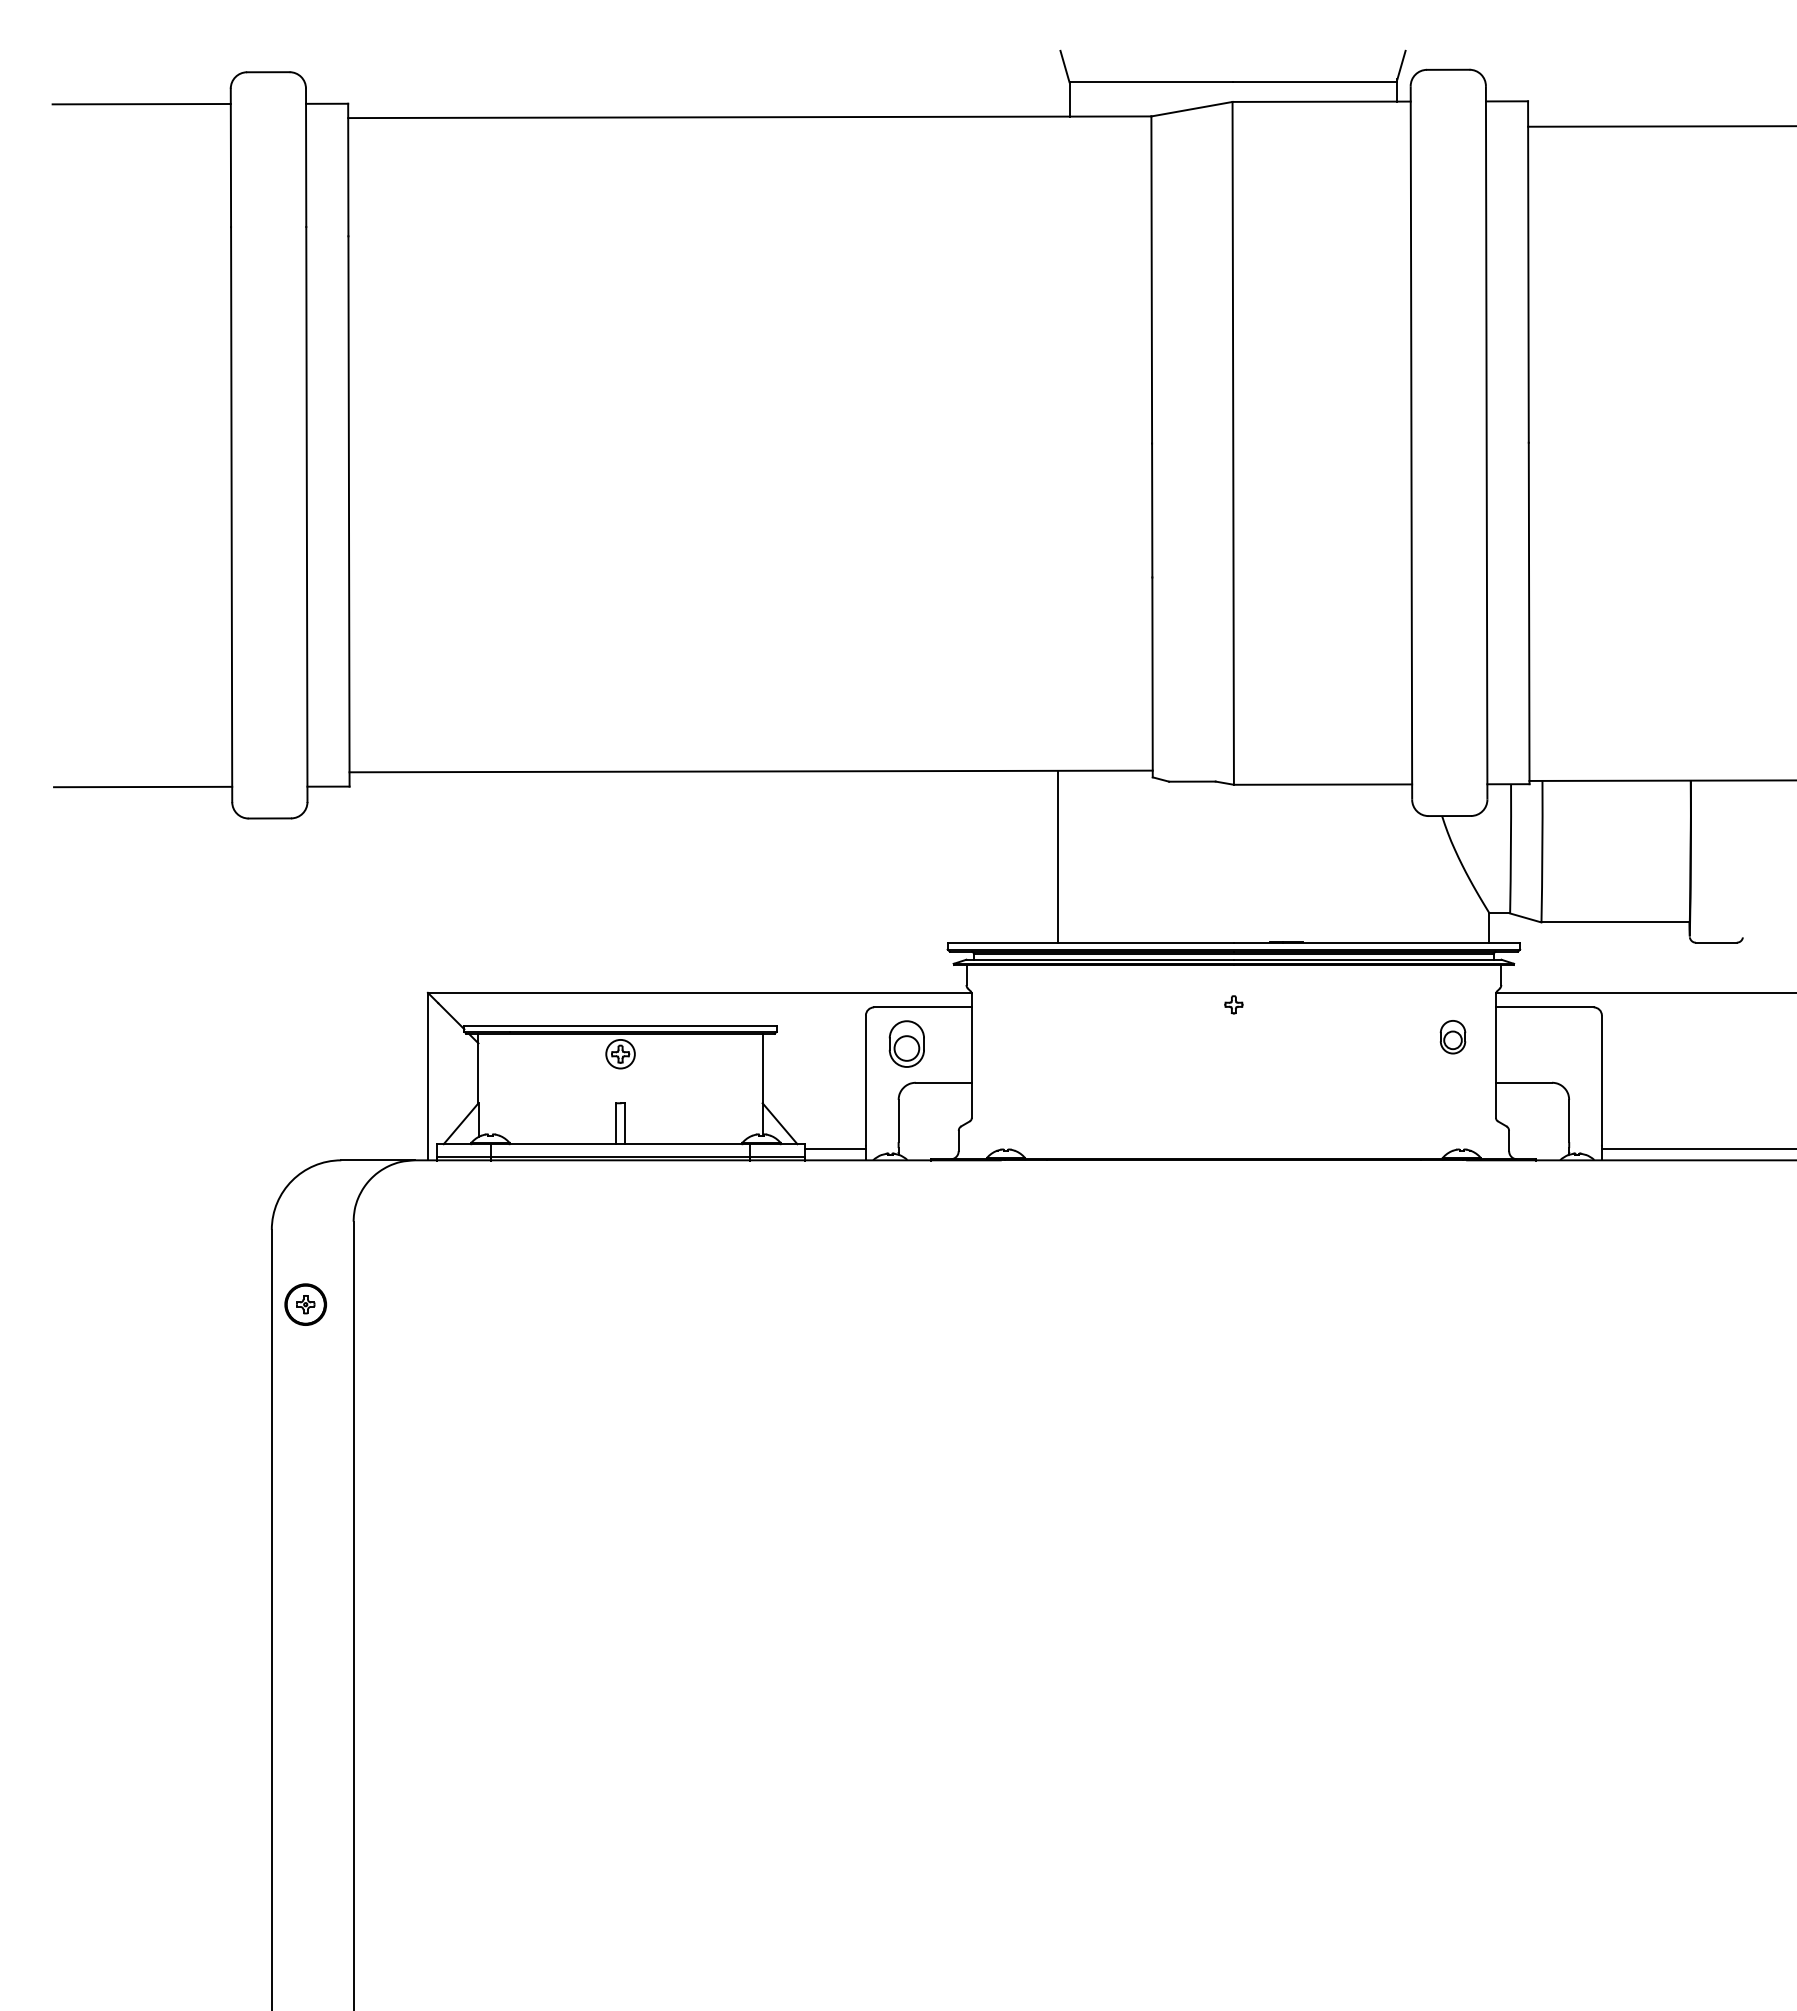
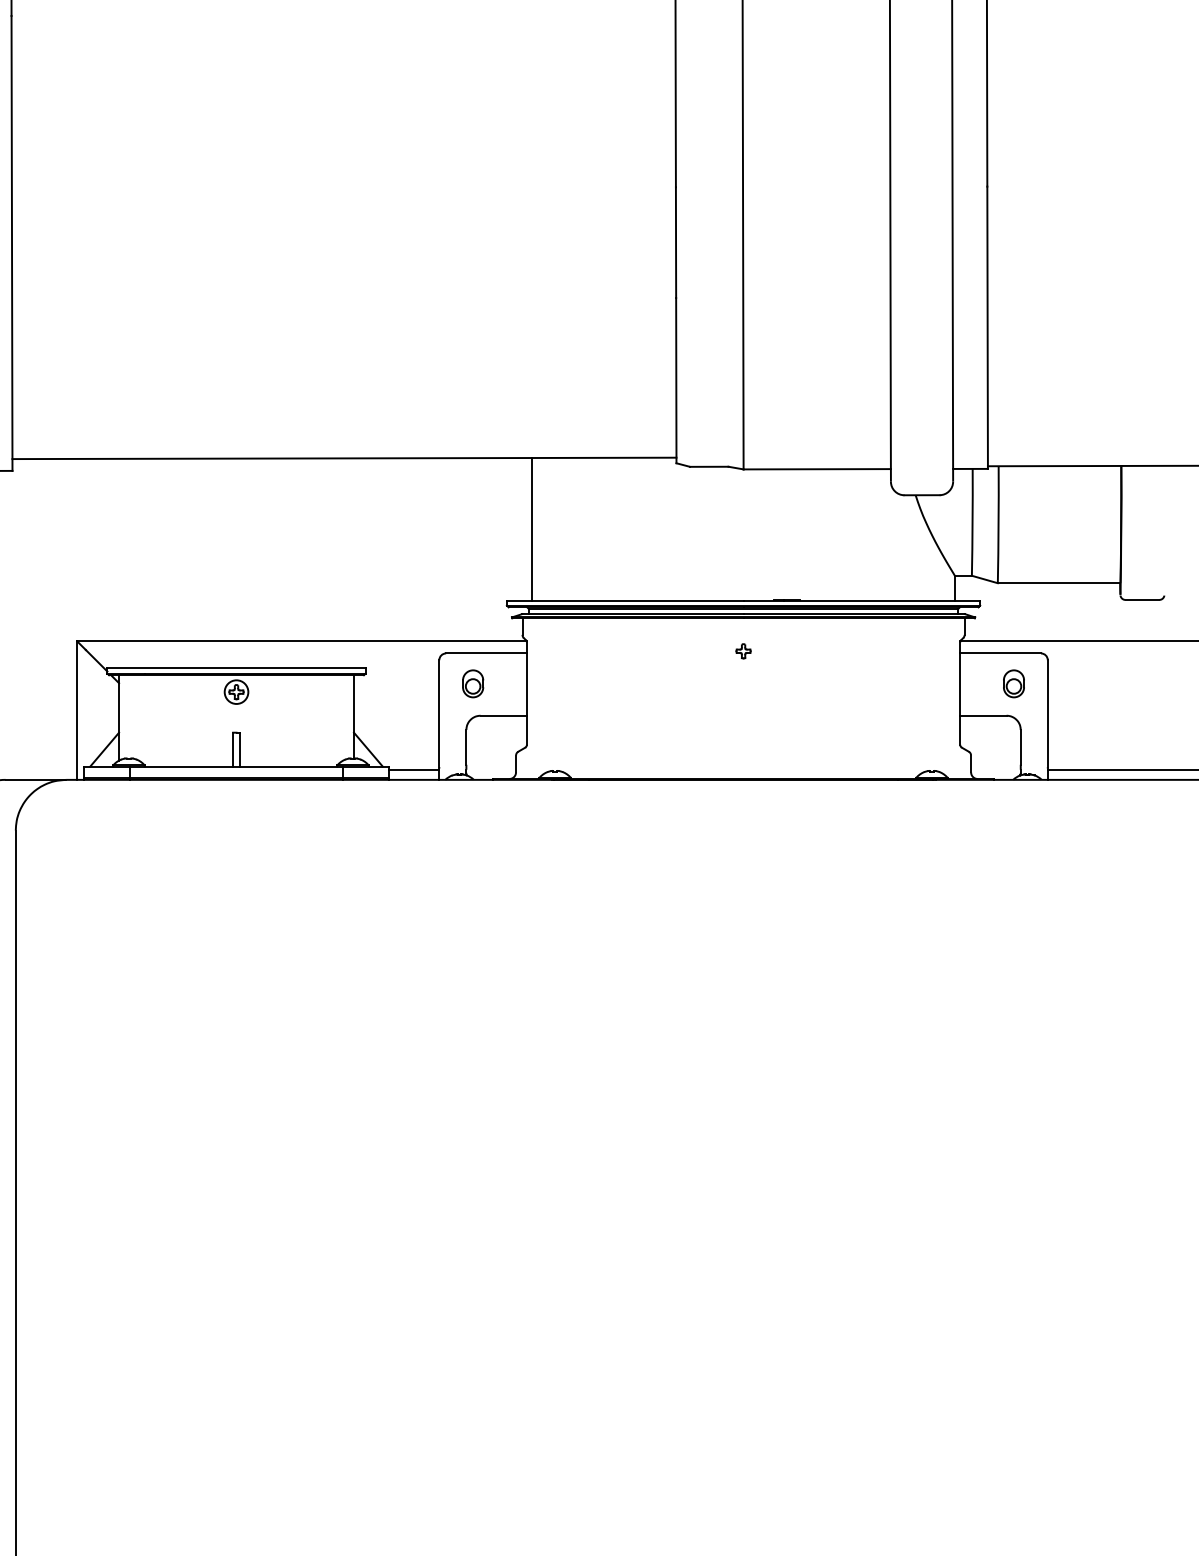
line: (1058, 857) -> (532, 529), moved
part: (1452, 1037) -> (1013, 684), moved
part: (906, 1044) -> (472, 684), size x0.71

